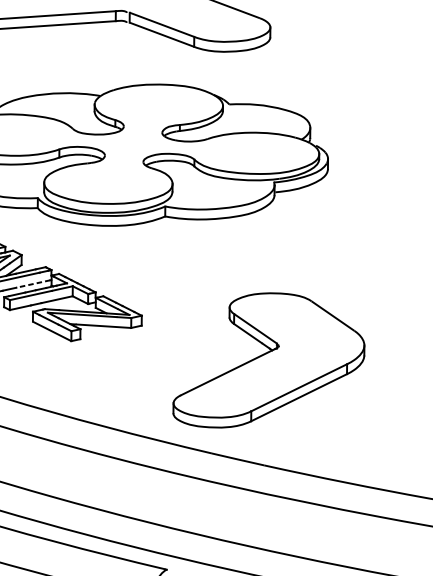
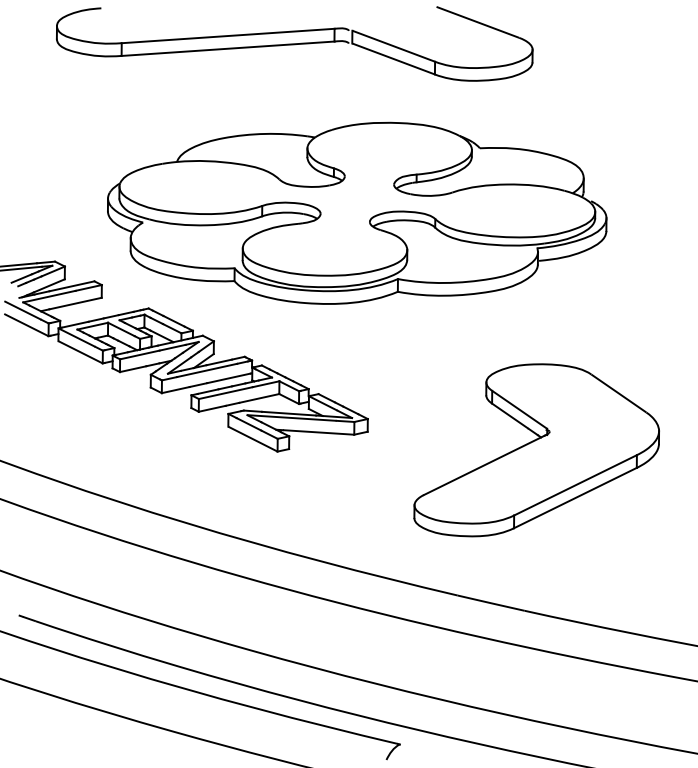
line: (33, 284) -> (228, 378), dashed -> solid
part: (268, 360) -> (536, 450), moved

